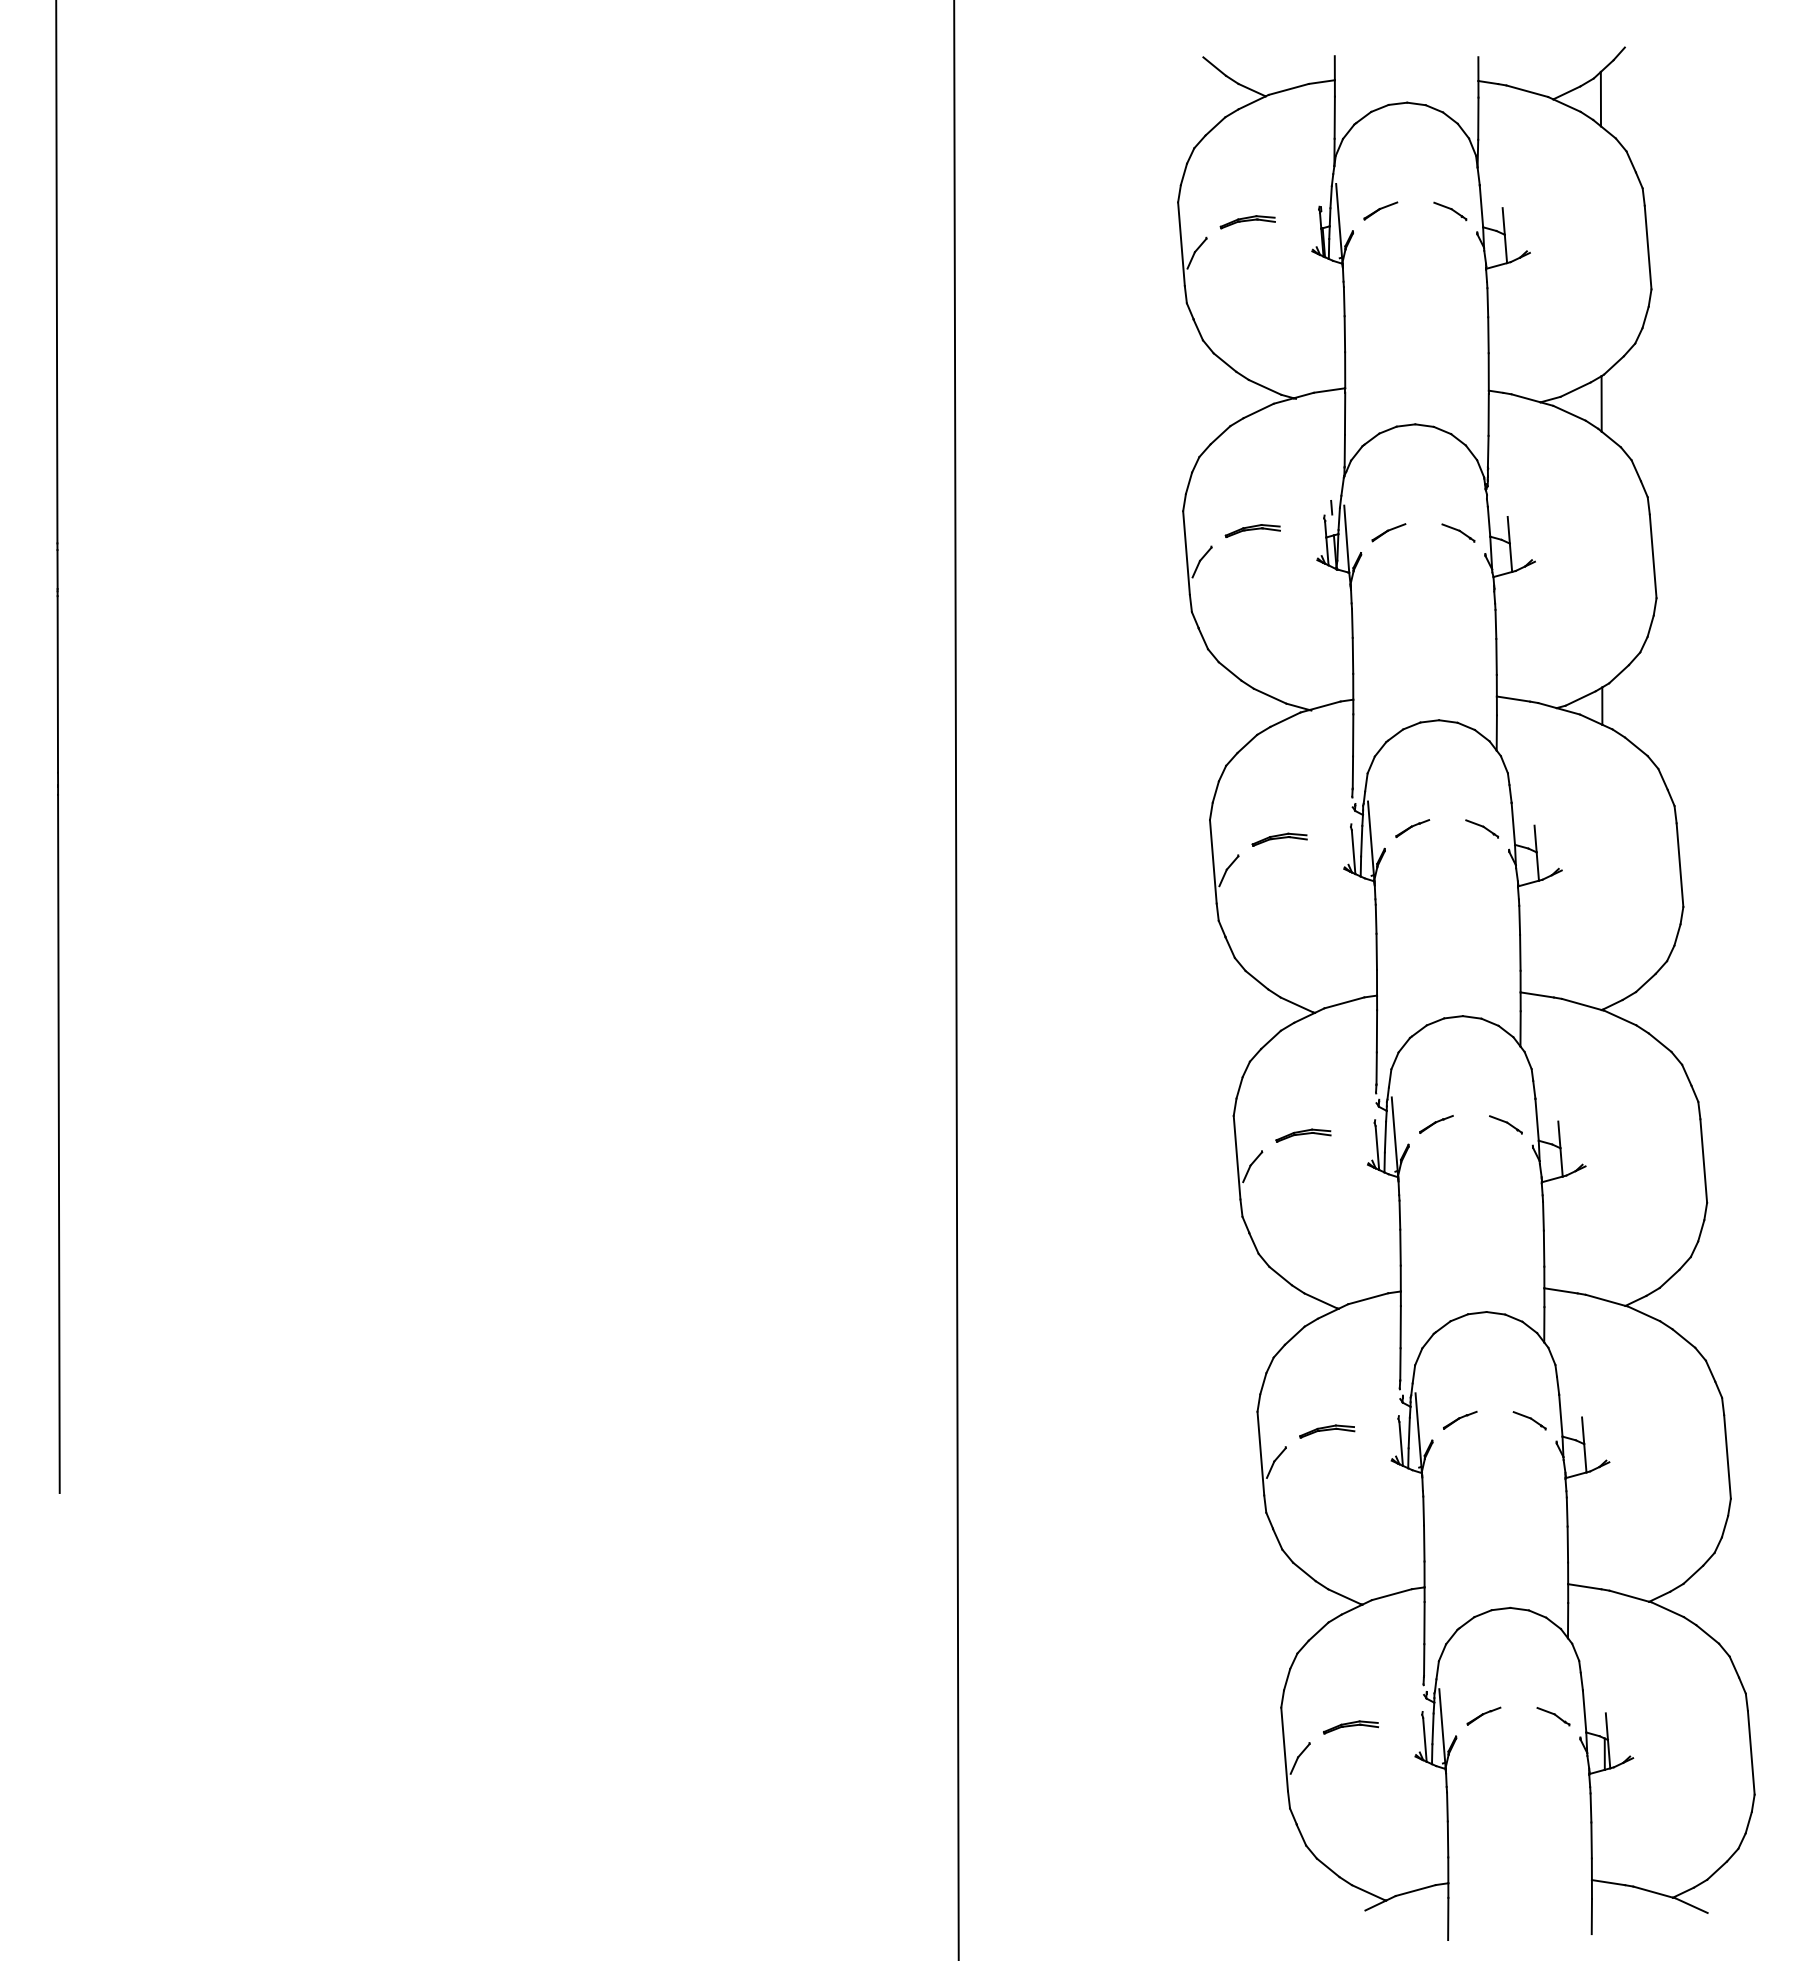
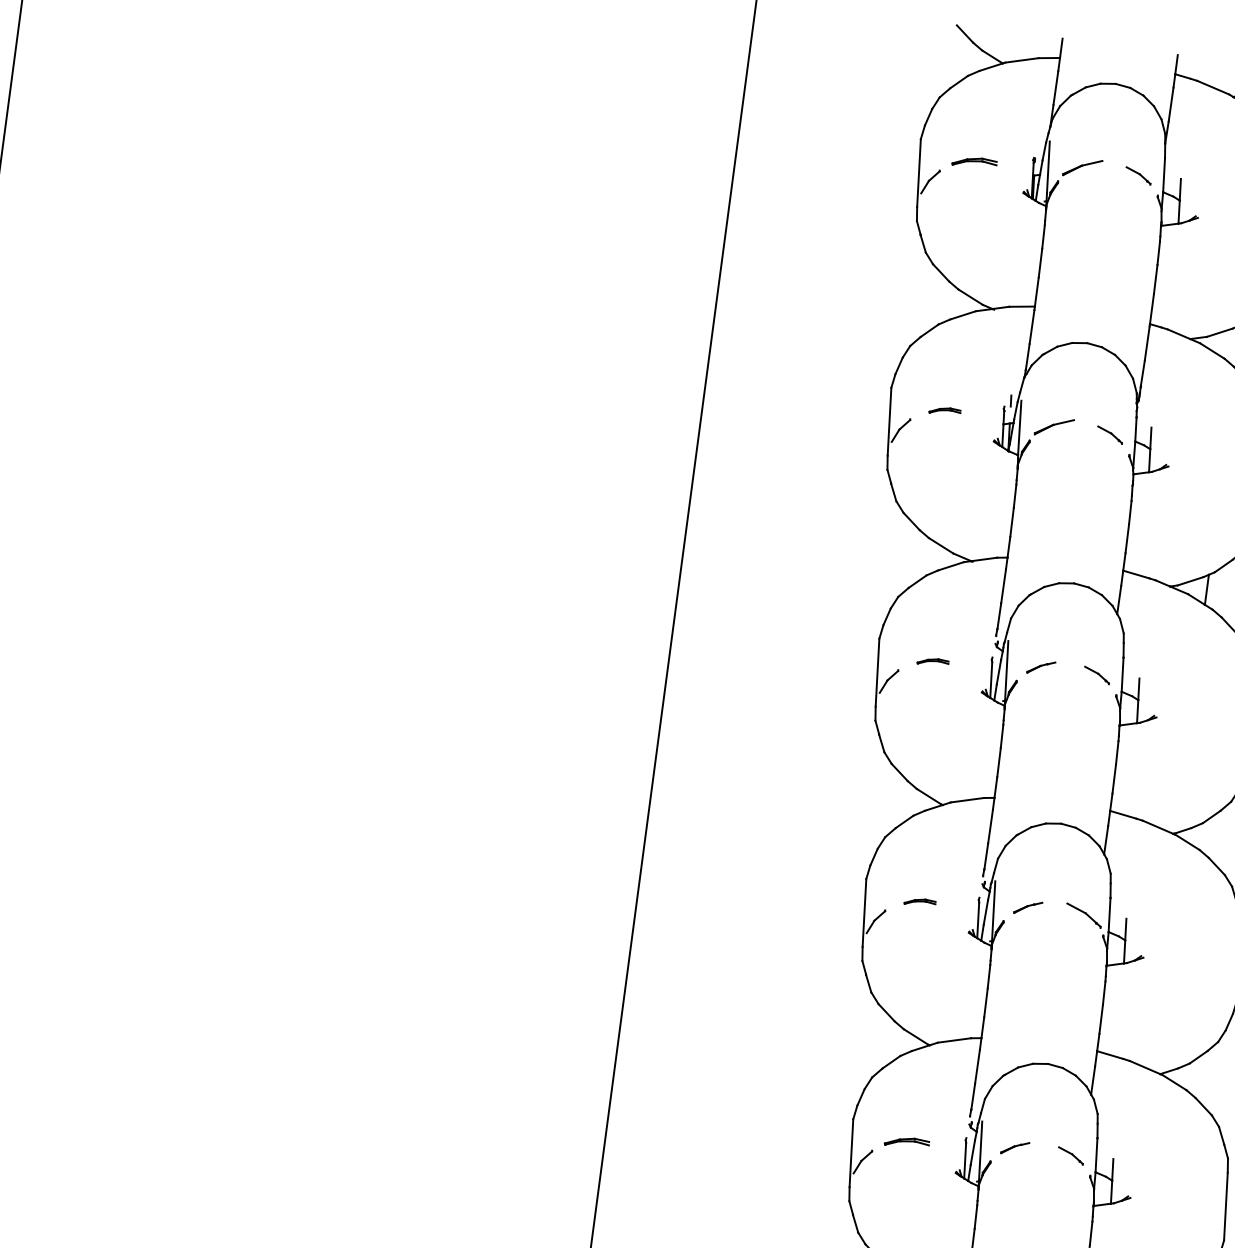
part: (1380, 210) -> (1082, 167), size x1.4
part: (1252, 530) -> (944, 410), size x0.7
part: (1388, 532) -> (1053, 427), size x1.4
part: (1279, 839) -> (933, 661), size x0.7
part: (1505, 1124) -> (1083, 915), size x1.4
part: (1303, 1135) -> (920, 902), size x0.7

